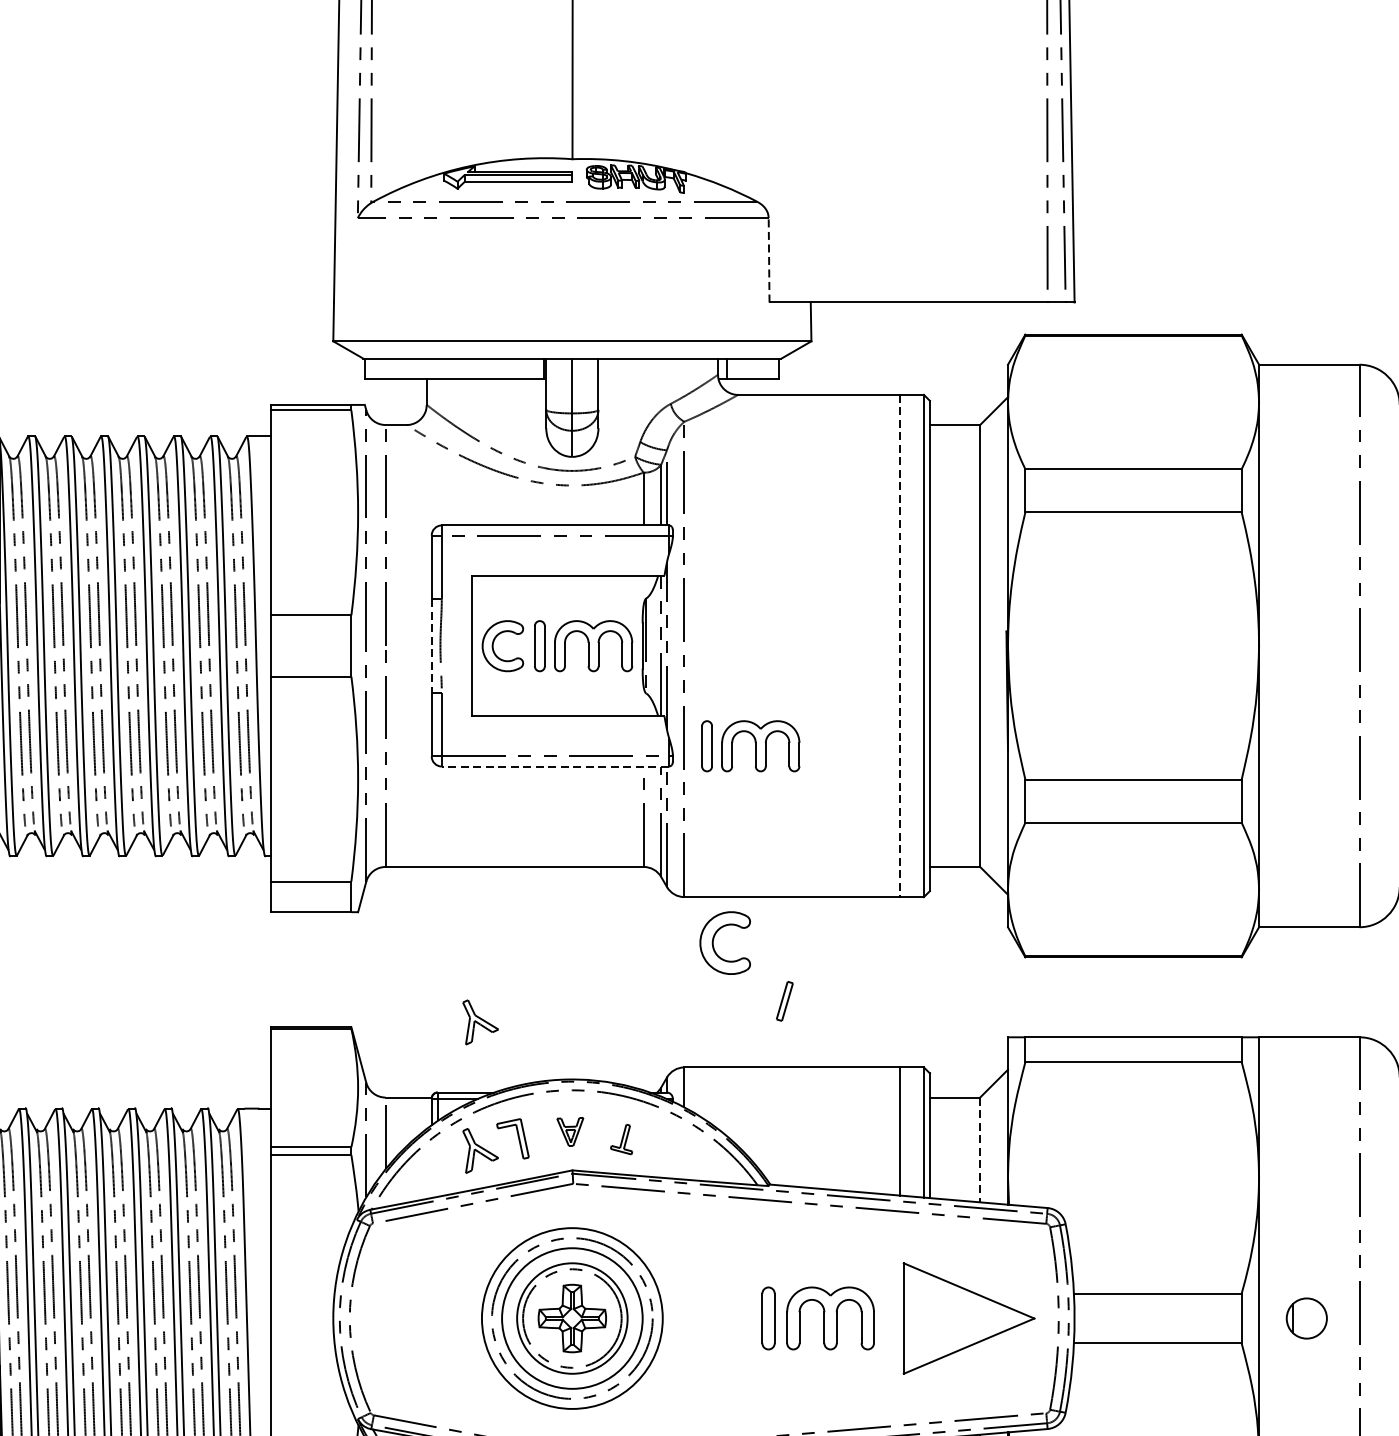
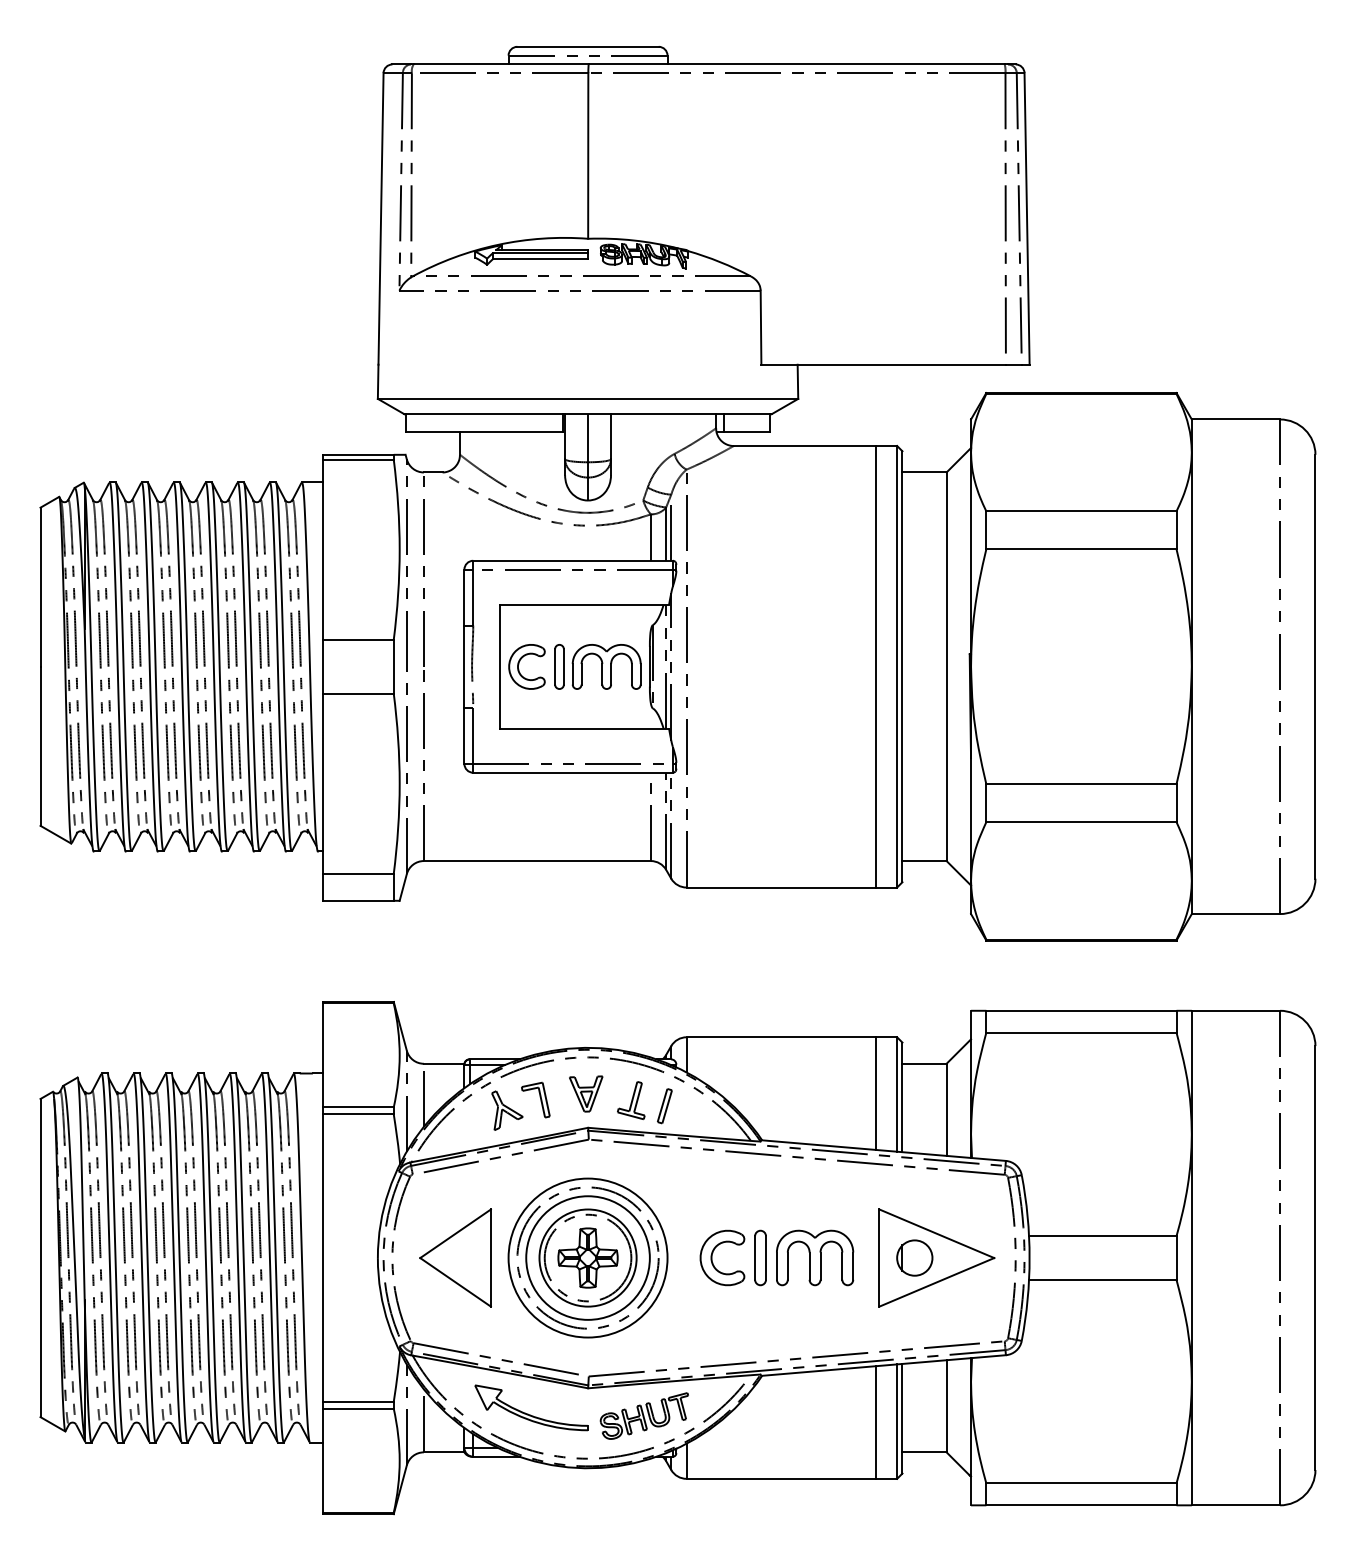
line: (769, 260) -> (761, 327), dashed -> solid
line: (899, 645) -> (875, 666), dashed -> solid
line: (431, 646) -> (464, 667), dashed -> solid
part: (750, 745) -> (744, 754), removed
line: (555, 766) -> (573, 772), dashed -> solid
part: (715, 938) -> (713, 1253), moved
part: (784, 1001) -> (664, 1106), moved
part: (480, 1022) -> (507, 997), removed
part: (570, 1131) -> (586, 1093), size x1.43
part: (621, 1139) -> (631, 1100), size x1.43
line: (980, 1150) -> (946, 1110), dashed -> solid
part: (421, 1317) -> (455, 1257), added
part: (1306, 1317) -> (914, 1257), moved

